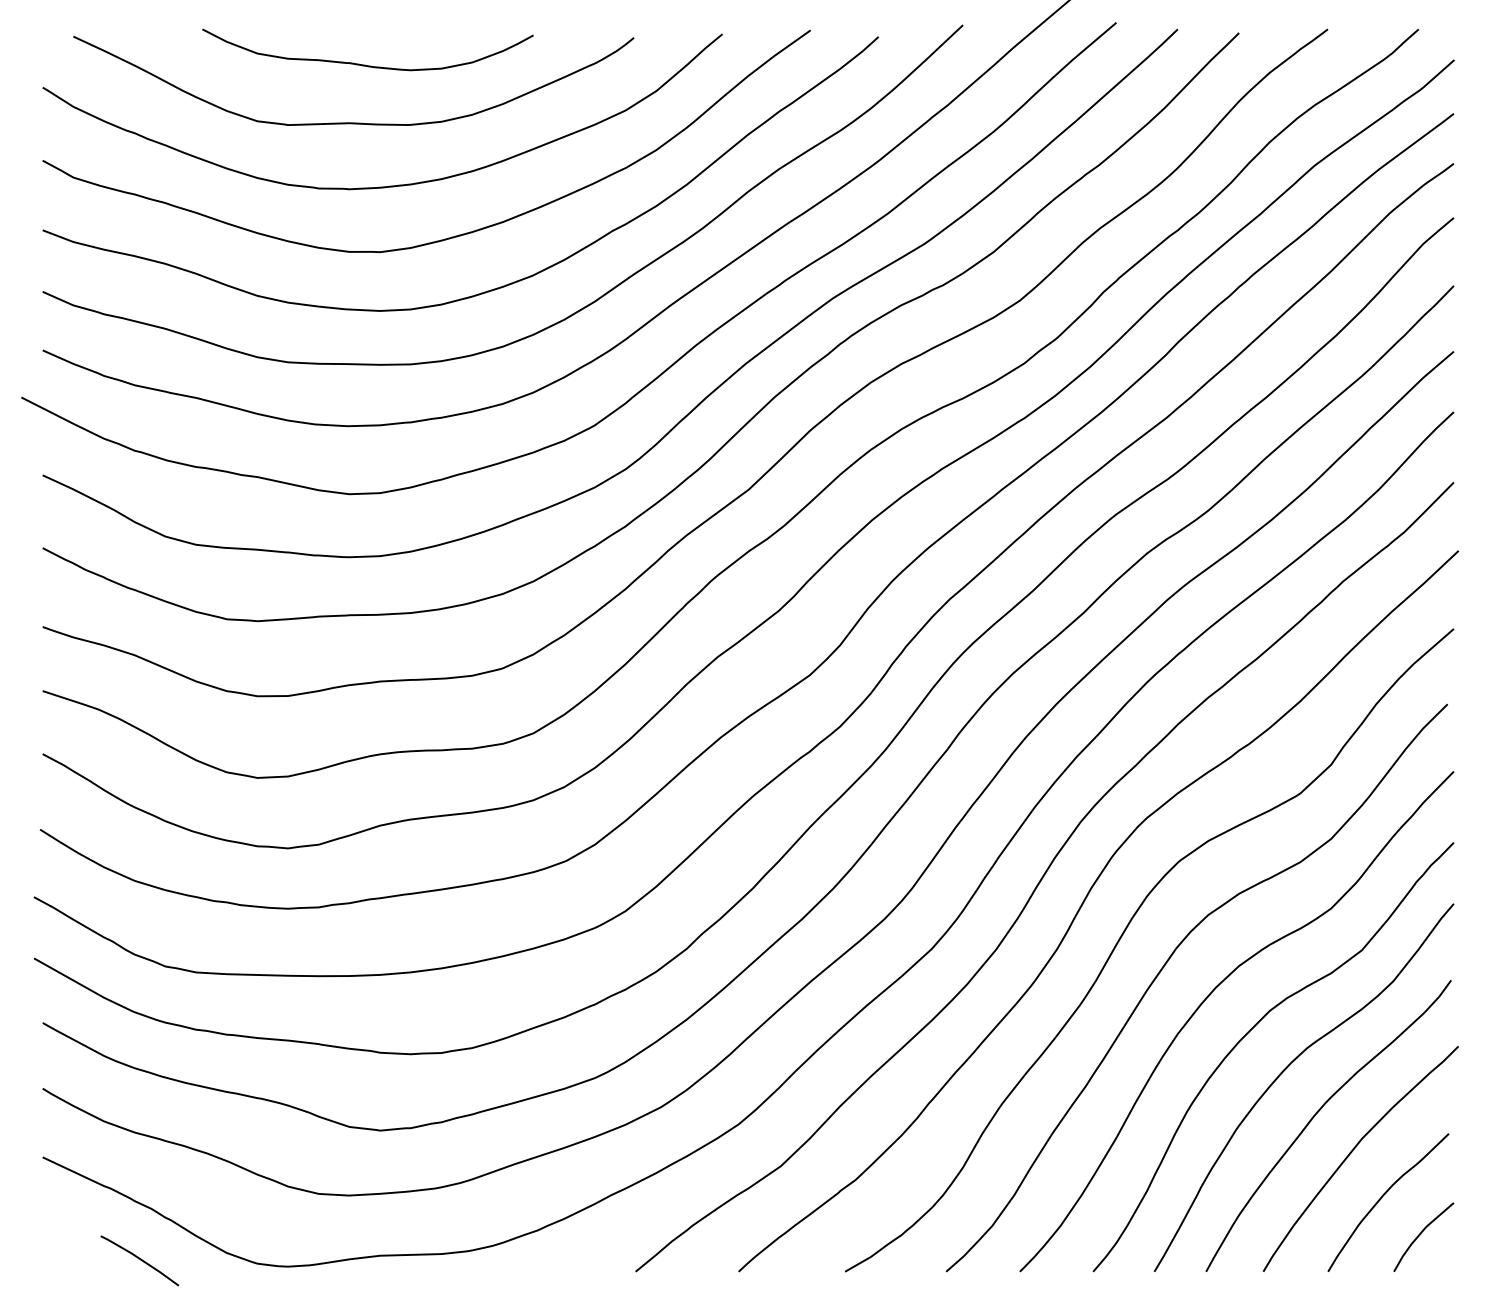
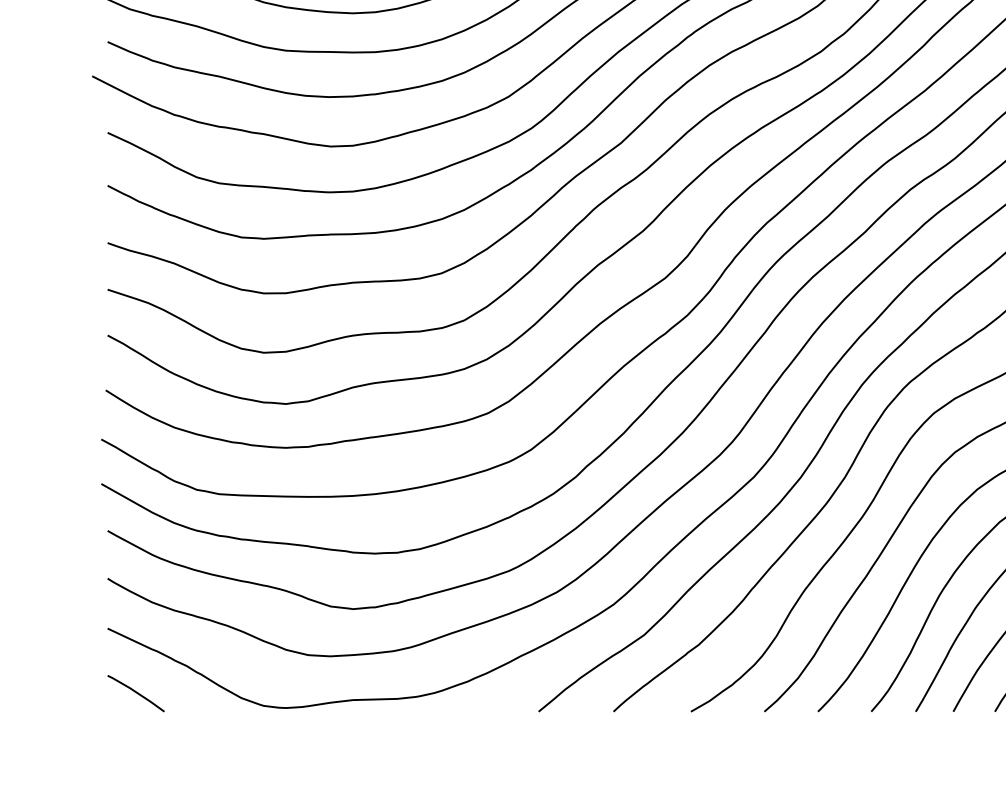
curve: (139, 1259) -> (135, 692), moved

